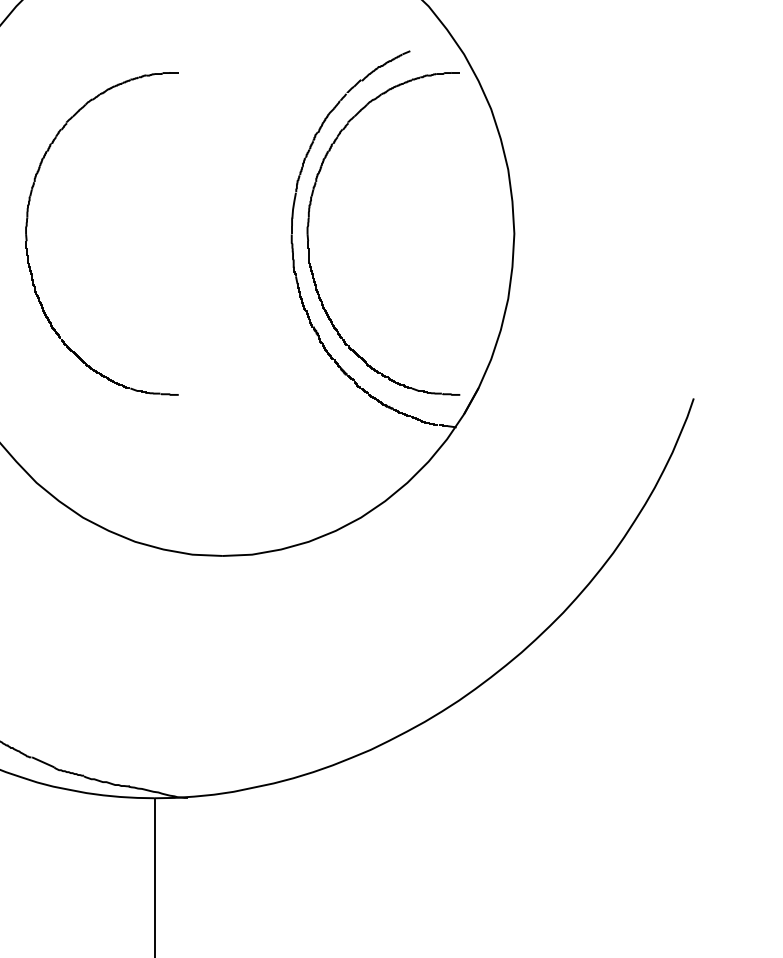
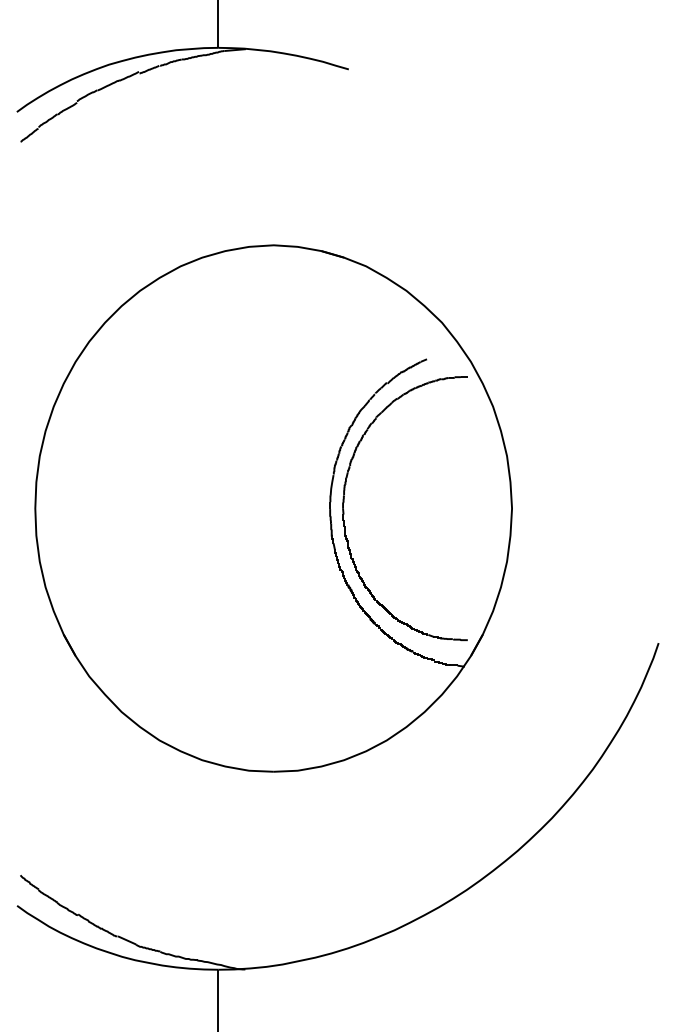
part: (27, 236) -> (114, 510), removed

